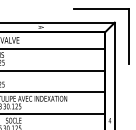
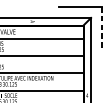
line: (128, 36) -> (101, 28), solid -> dashed

